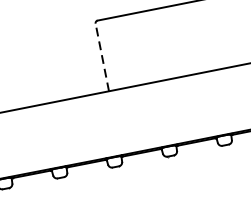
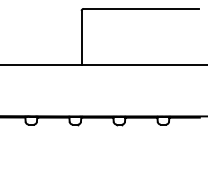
line: (102, 56) -> (81, 37), dashed -> solid

